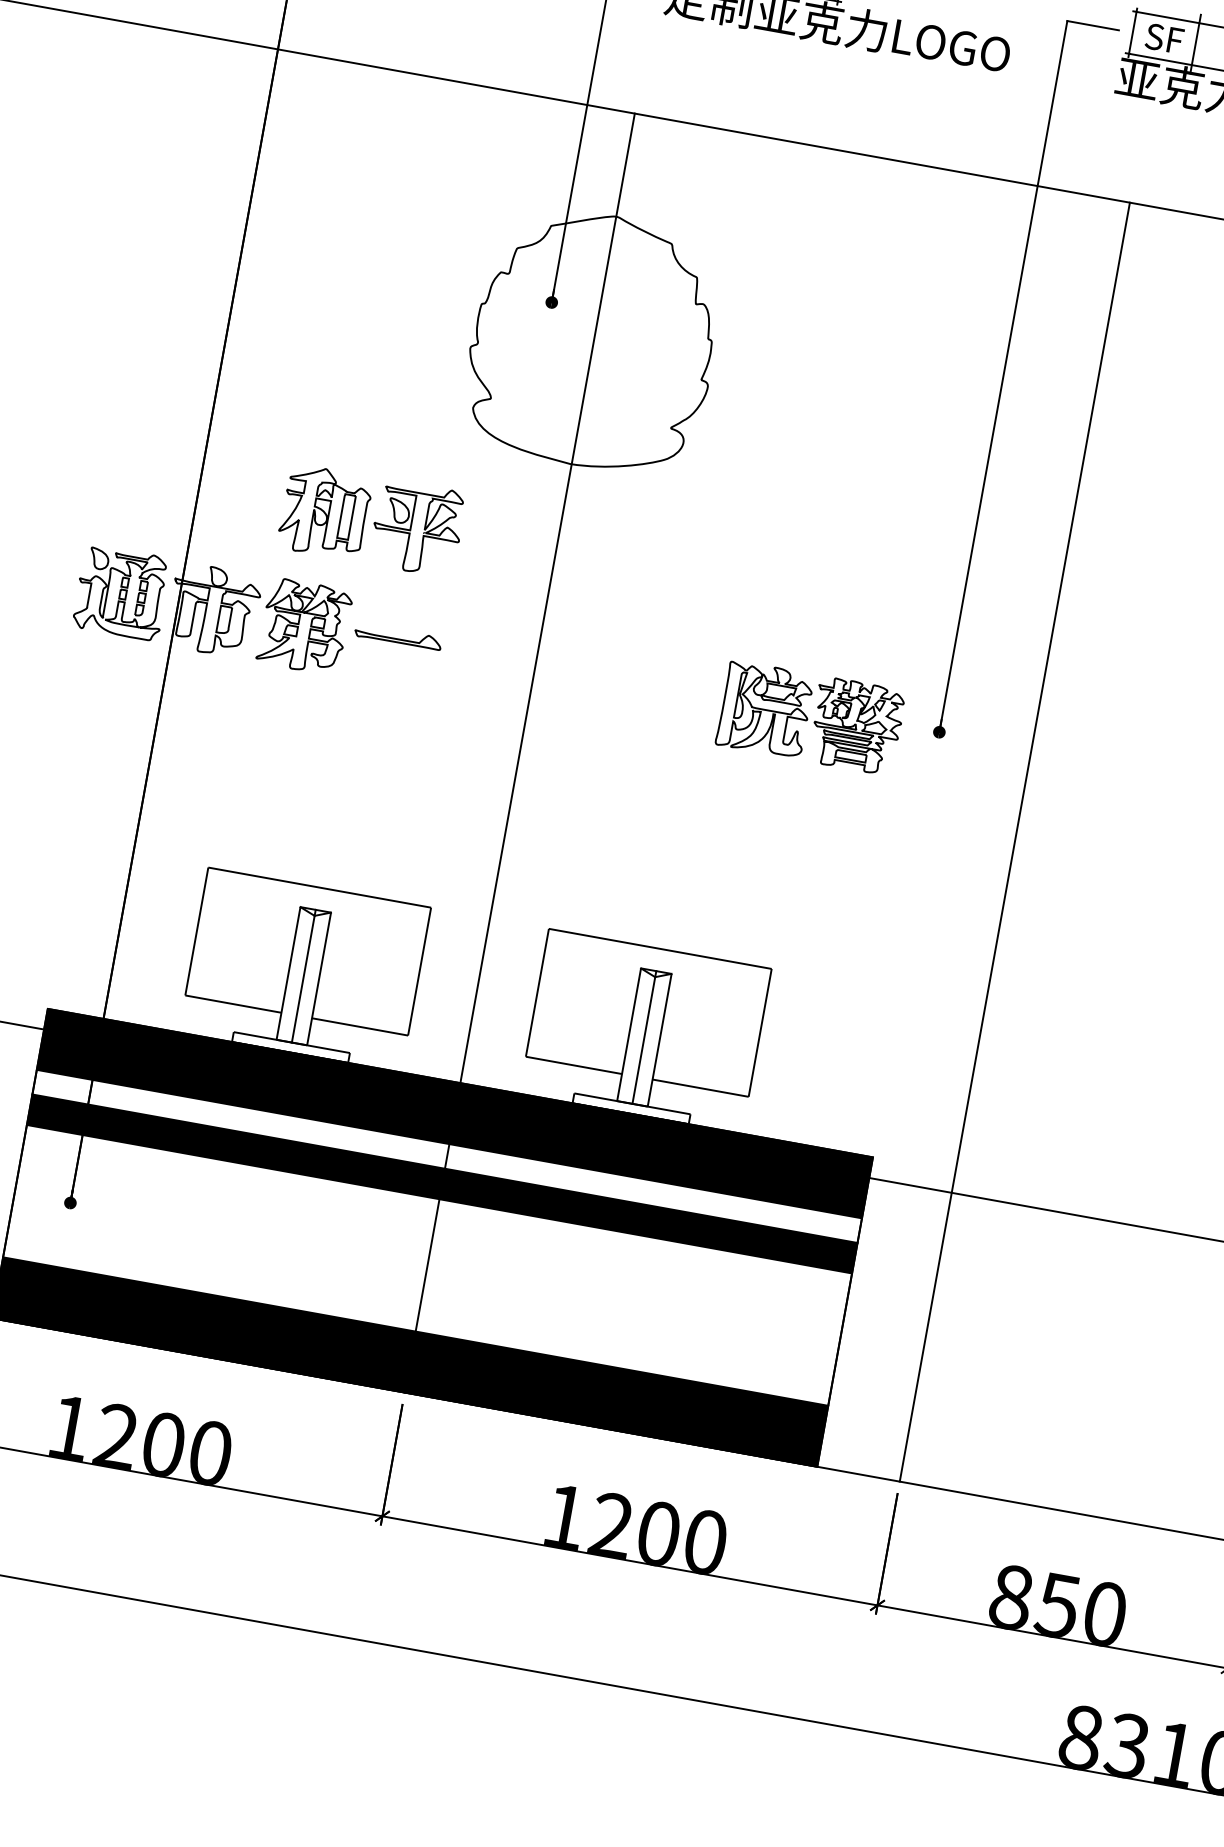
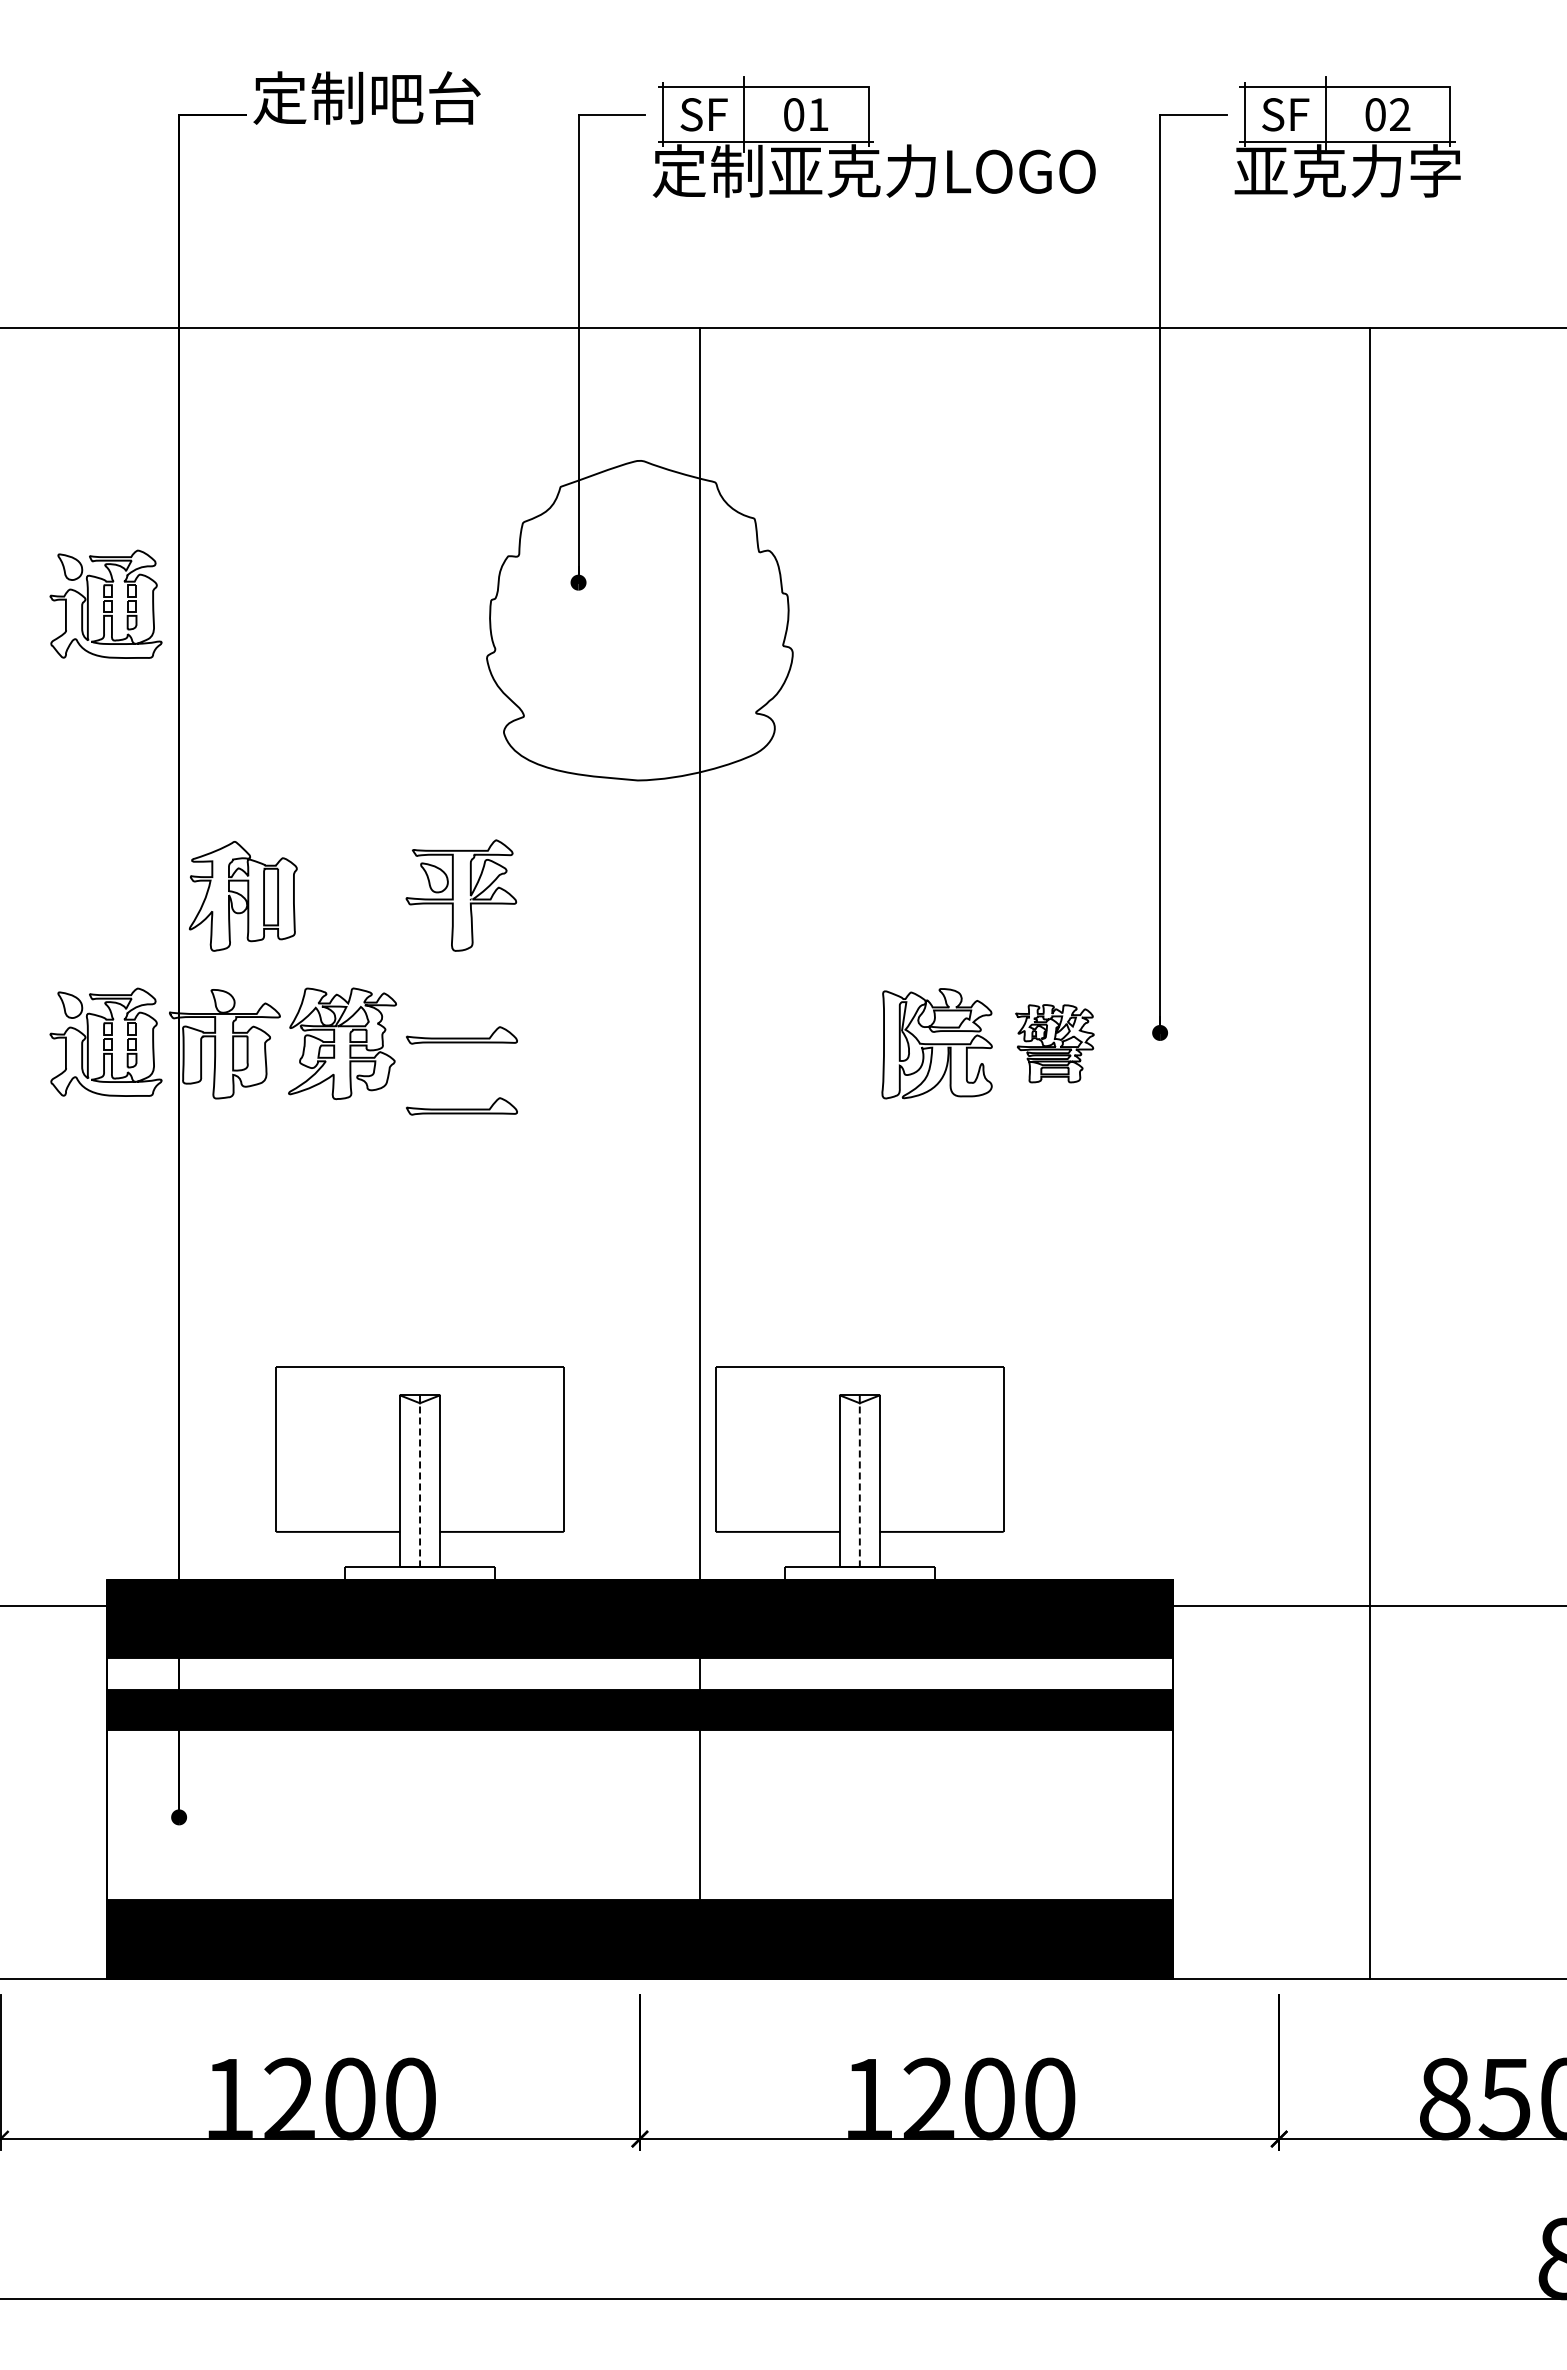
part: (182, 252) -> (105, 603), added
part: (325, 512) -> (243, 896), moved
part: (388, 691) -> (461, 1106), added
part: (856, 725) -> (1054, 1043), size x0.7
line: (519, 753) -> (699, 1153), moved
line: (1015, 842) -> (1370, 1153), moved
line: (304, 976) -> (420, 1481), solid -> dashed
line: (644, 1037) -> (859, 1481), solid -> dashed

